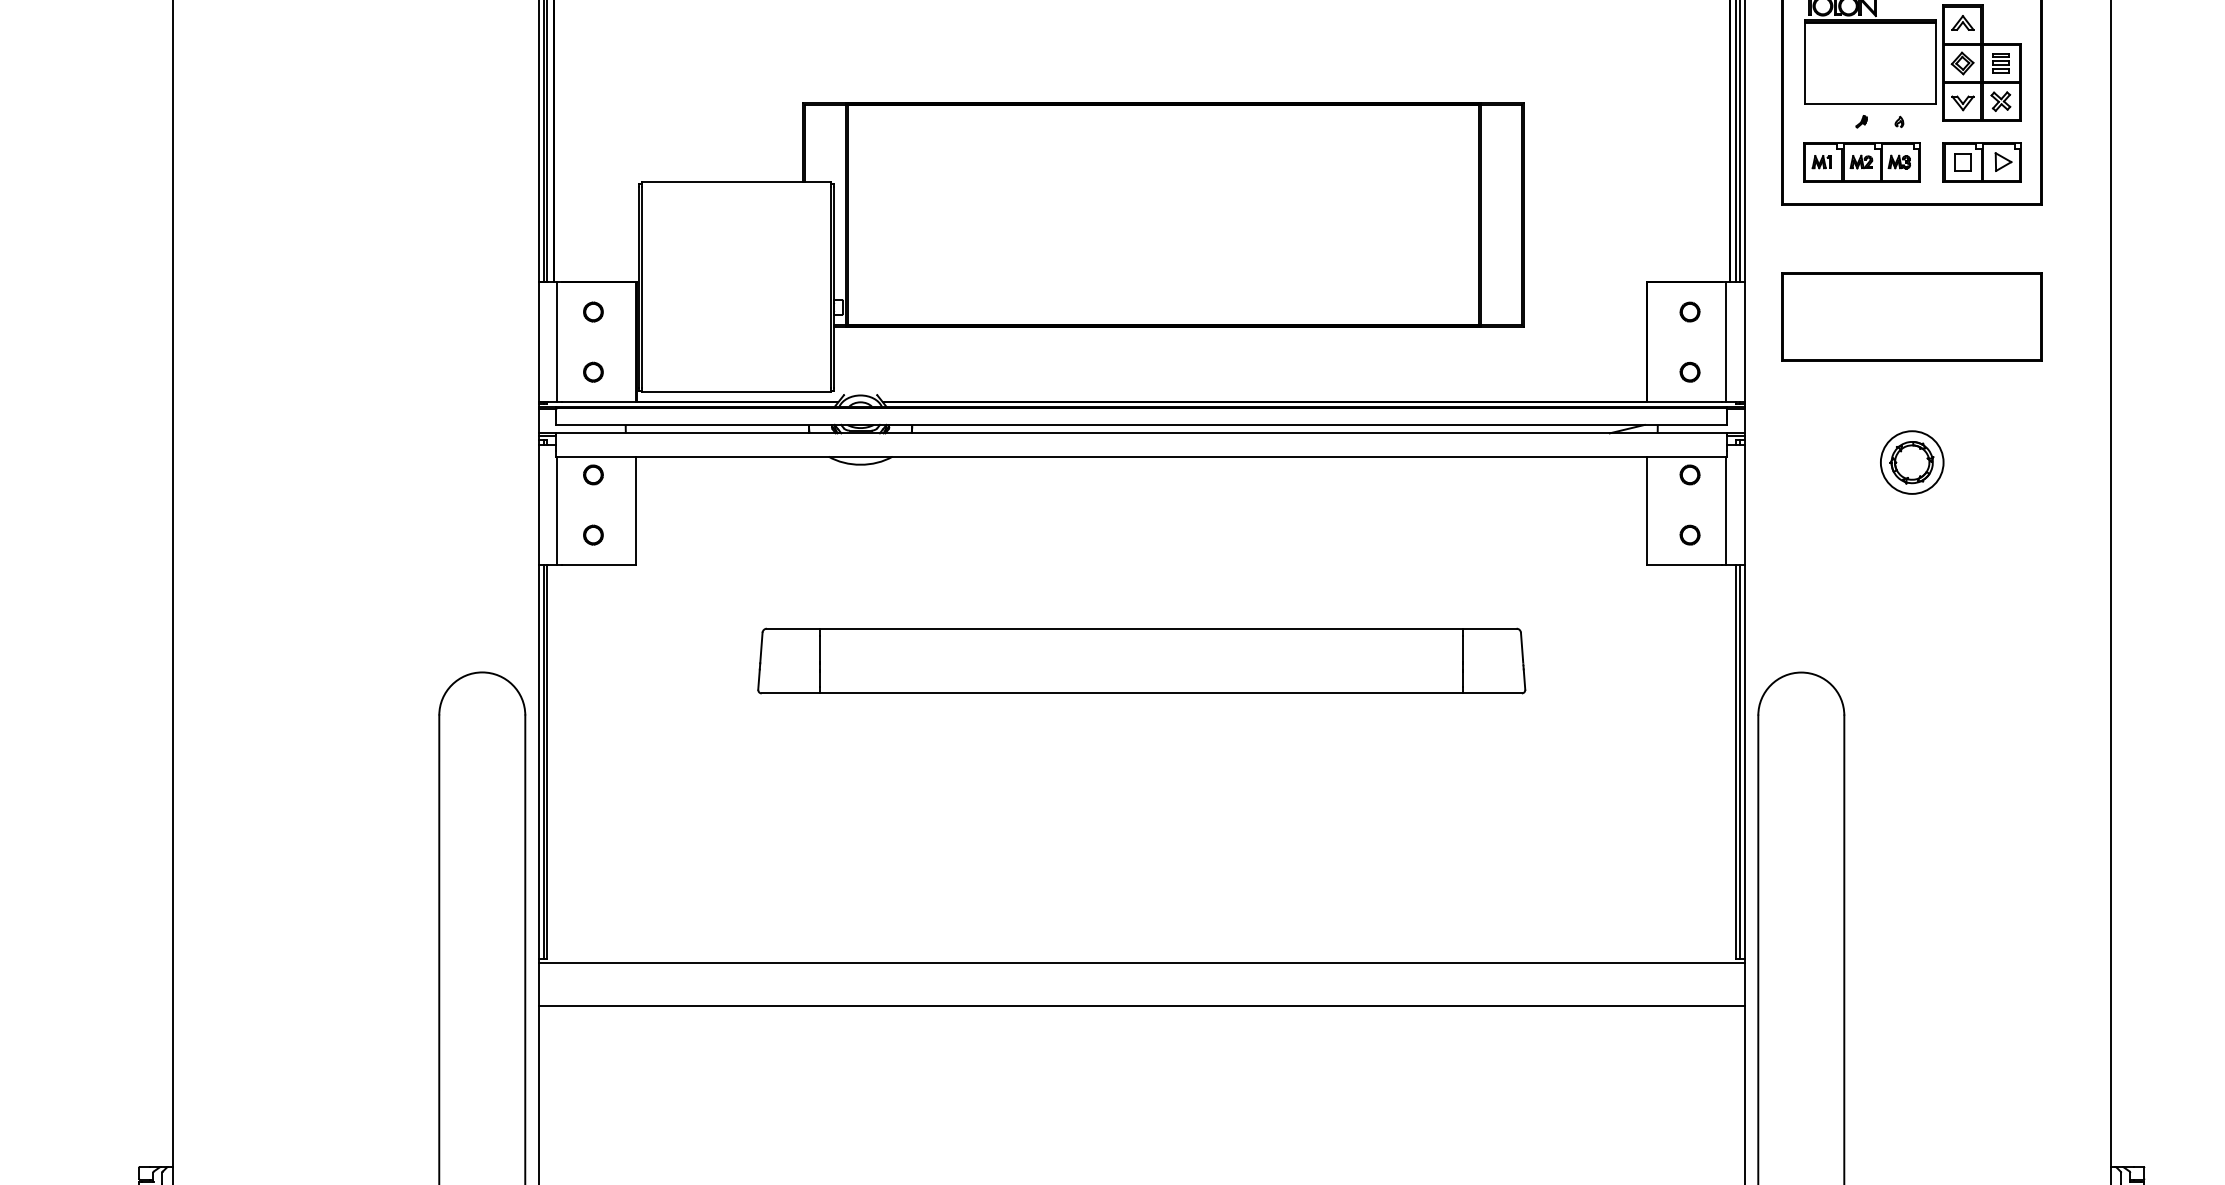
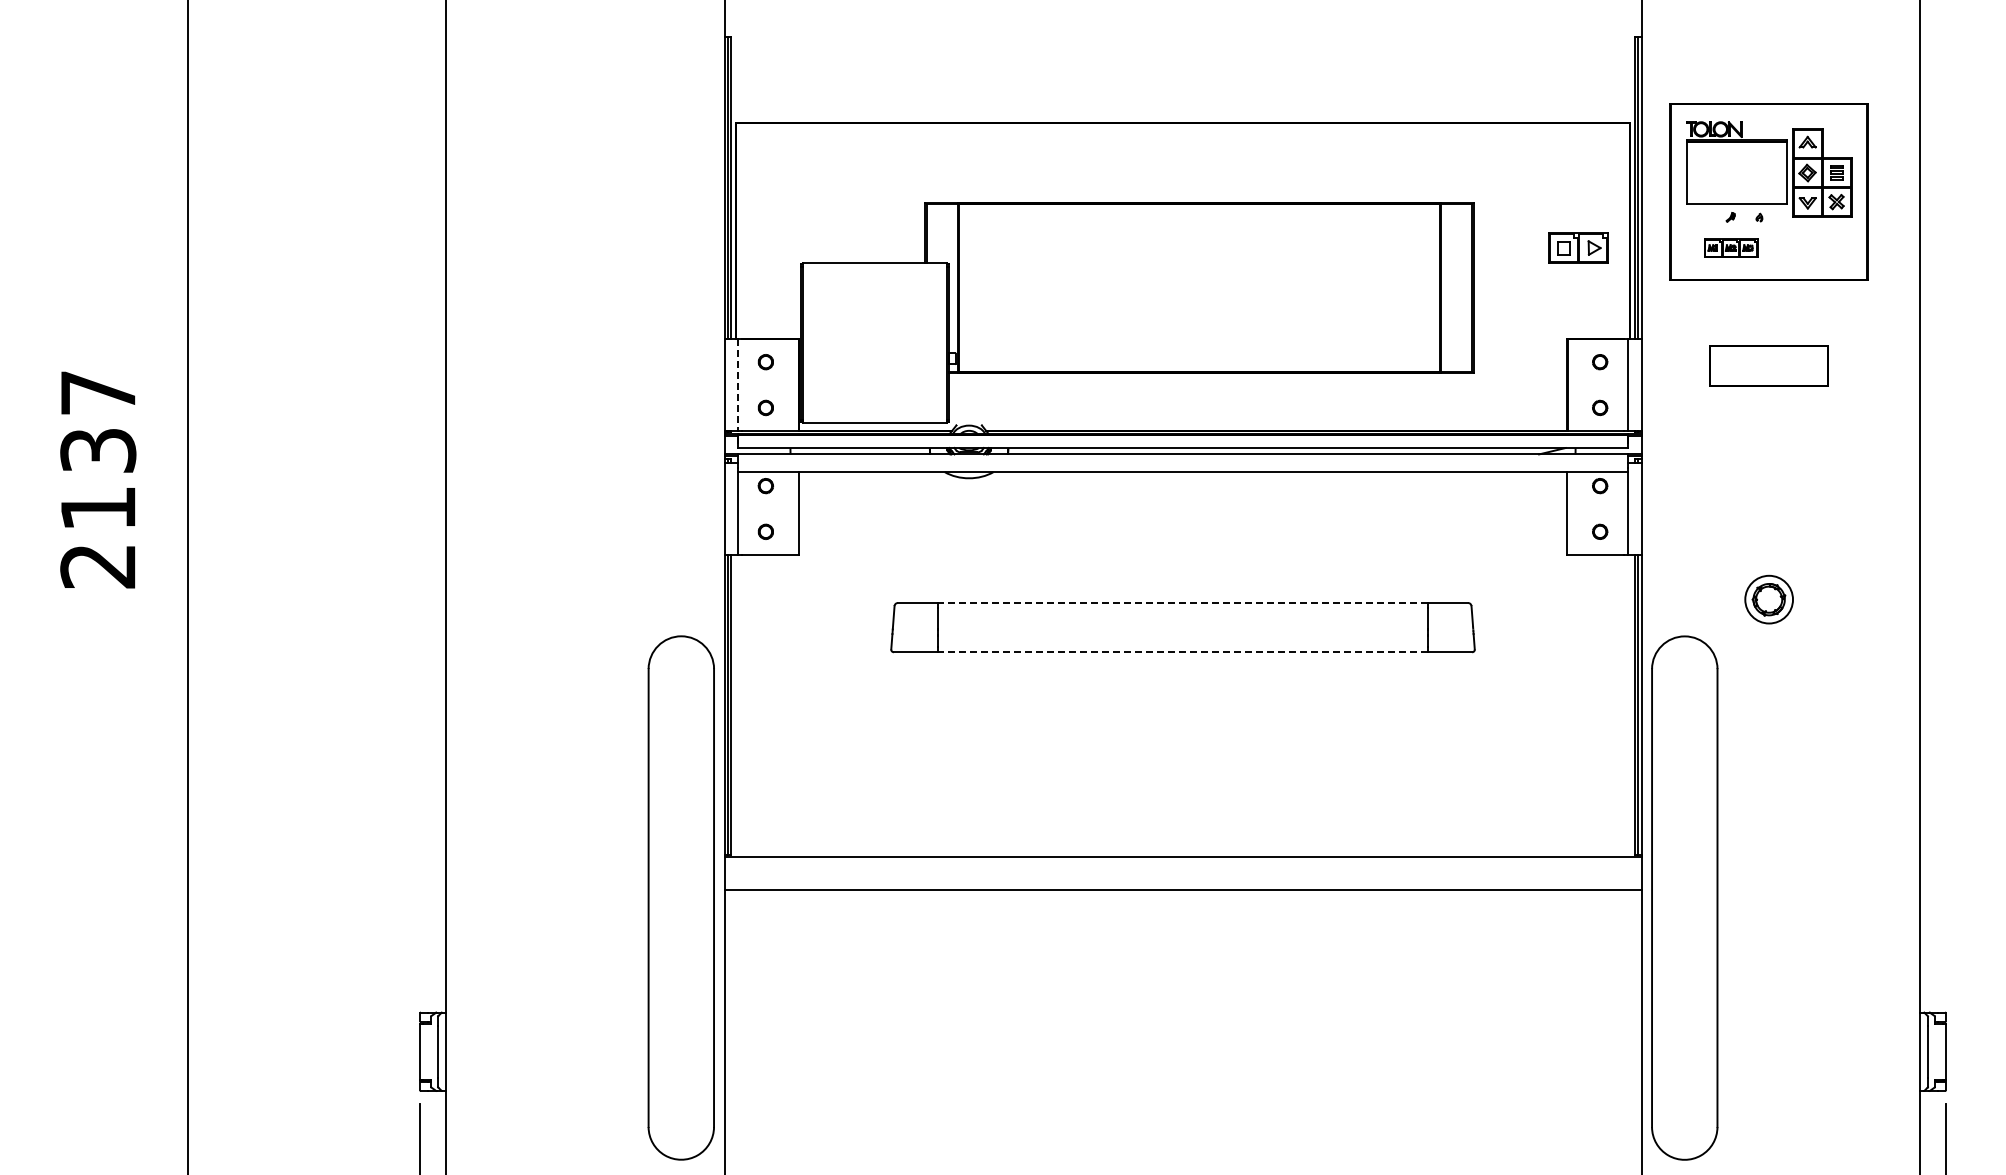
part: (1861, 161) -> (1730, 247), size x0.6
part: (1982, 161) -> (1578, 247), moved
part: (1911, 316) -> (1768, 365), size x0.6
line: (557, 342) -> (738, 385), solid -> dashed
part: (1911, 462) -> (1768, 599), moved
line: (1142, 629) -> (1183, 603), solid -> dashed
line: (1142, 693) -> (1183, 652), solid -> dashed

